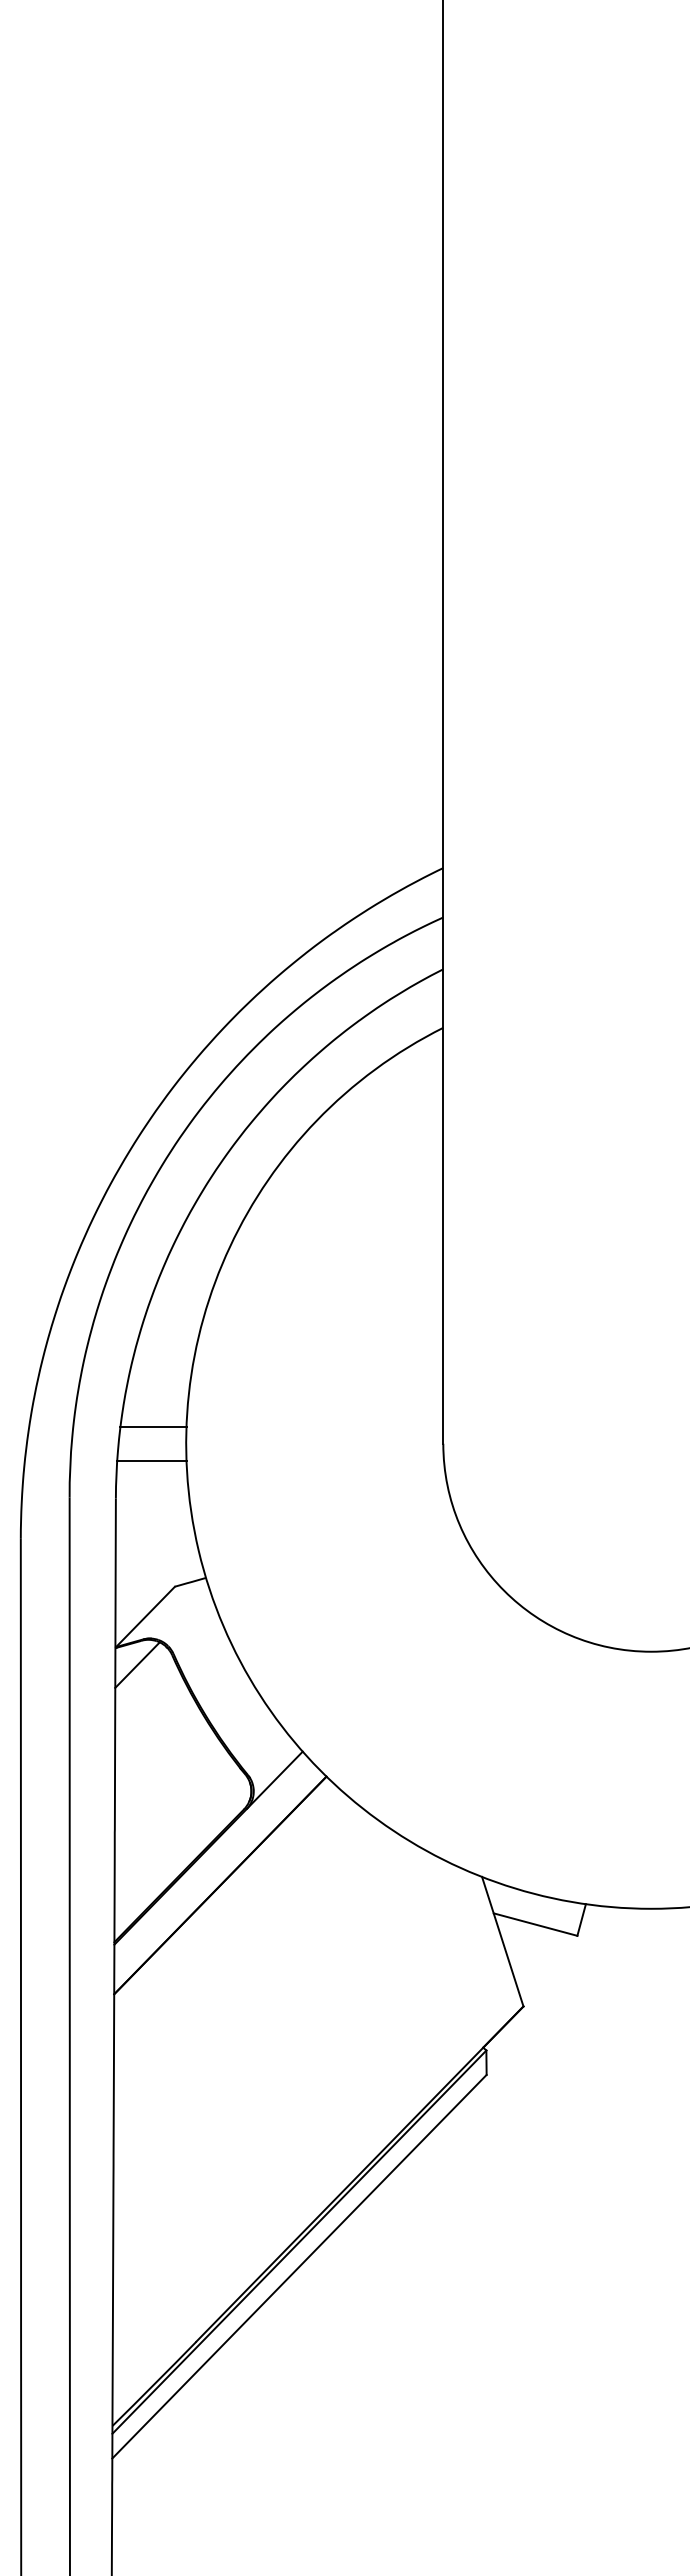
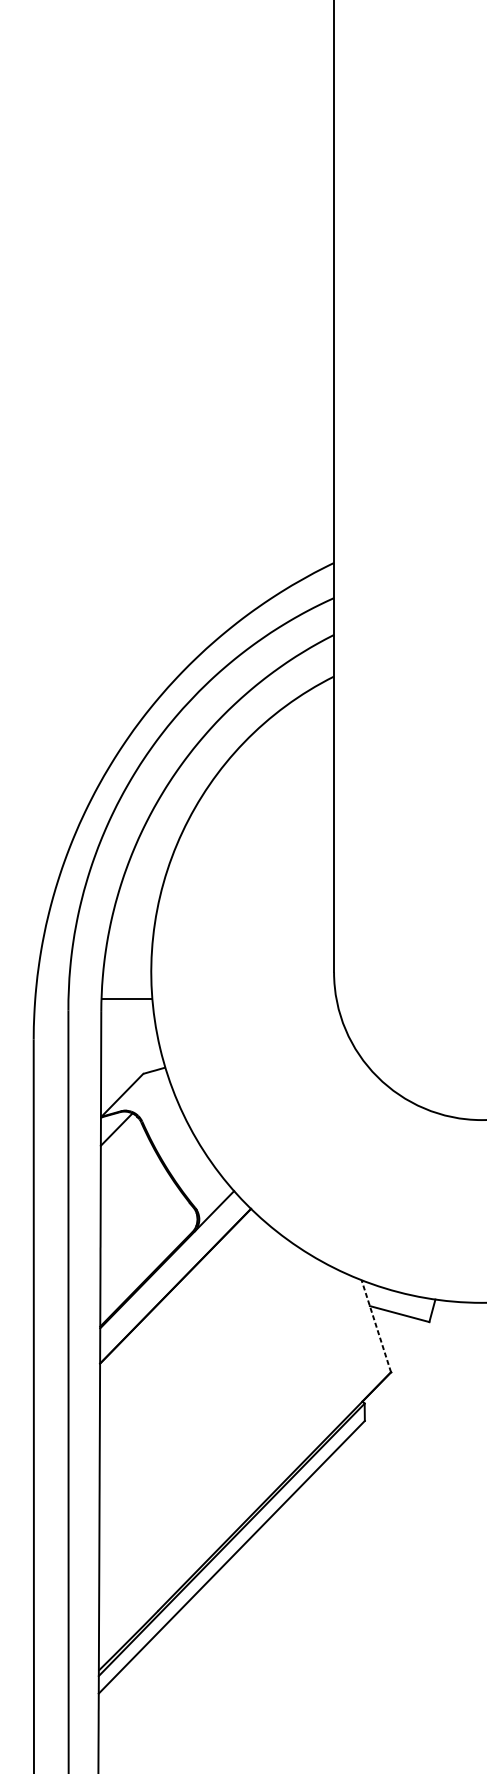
line: (153, 1426) -> (128, 959), removed
line: (151, 1461) -> (126, 999), moved
line: (502, 1941) -> (376, 1326), solid -> dashed

